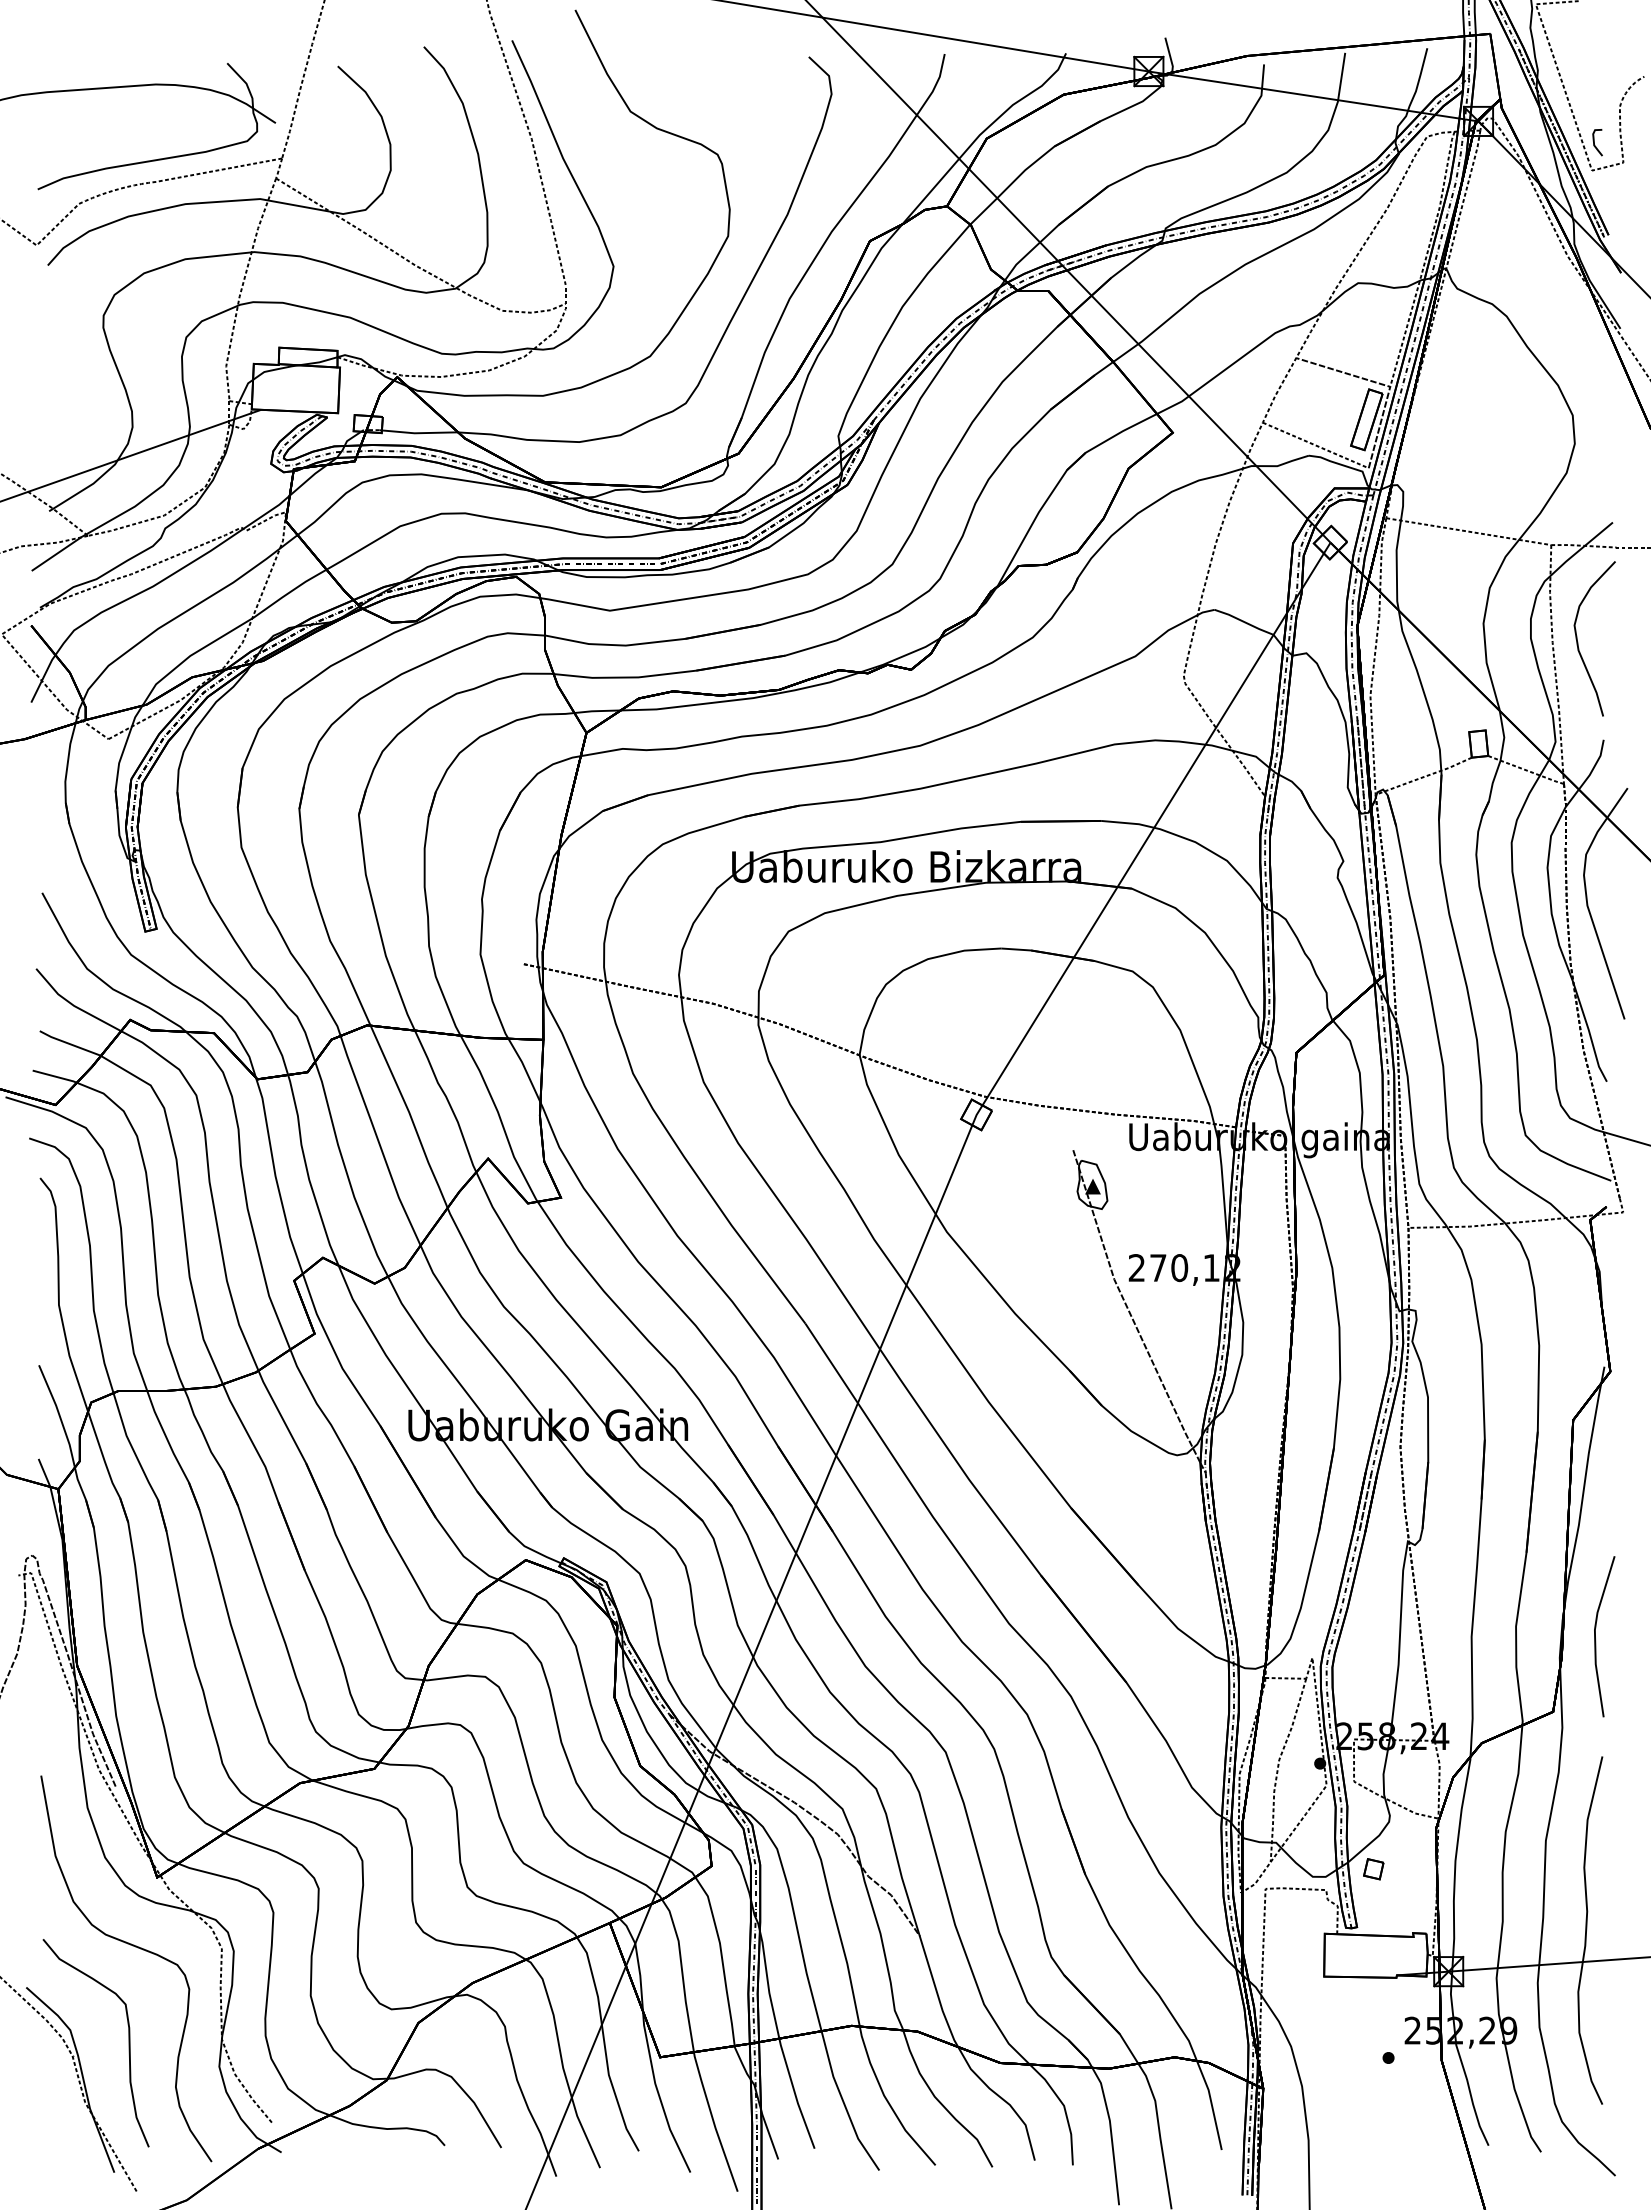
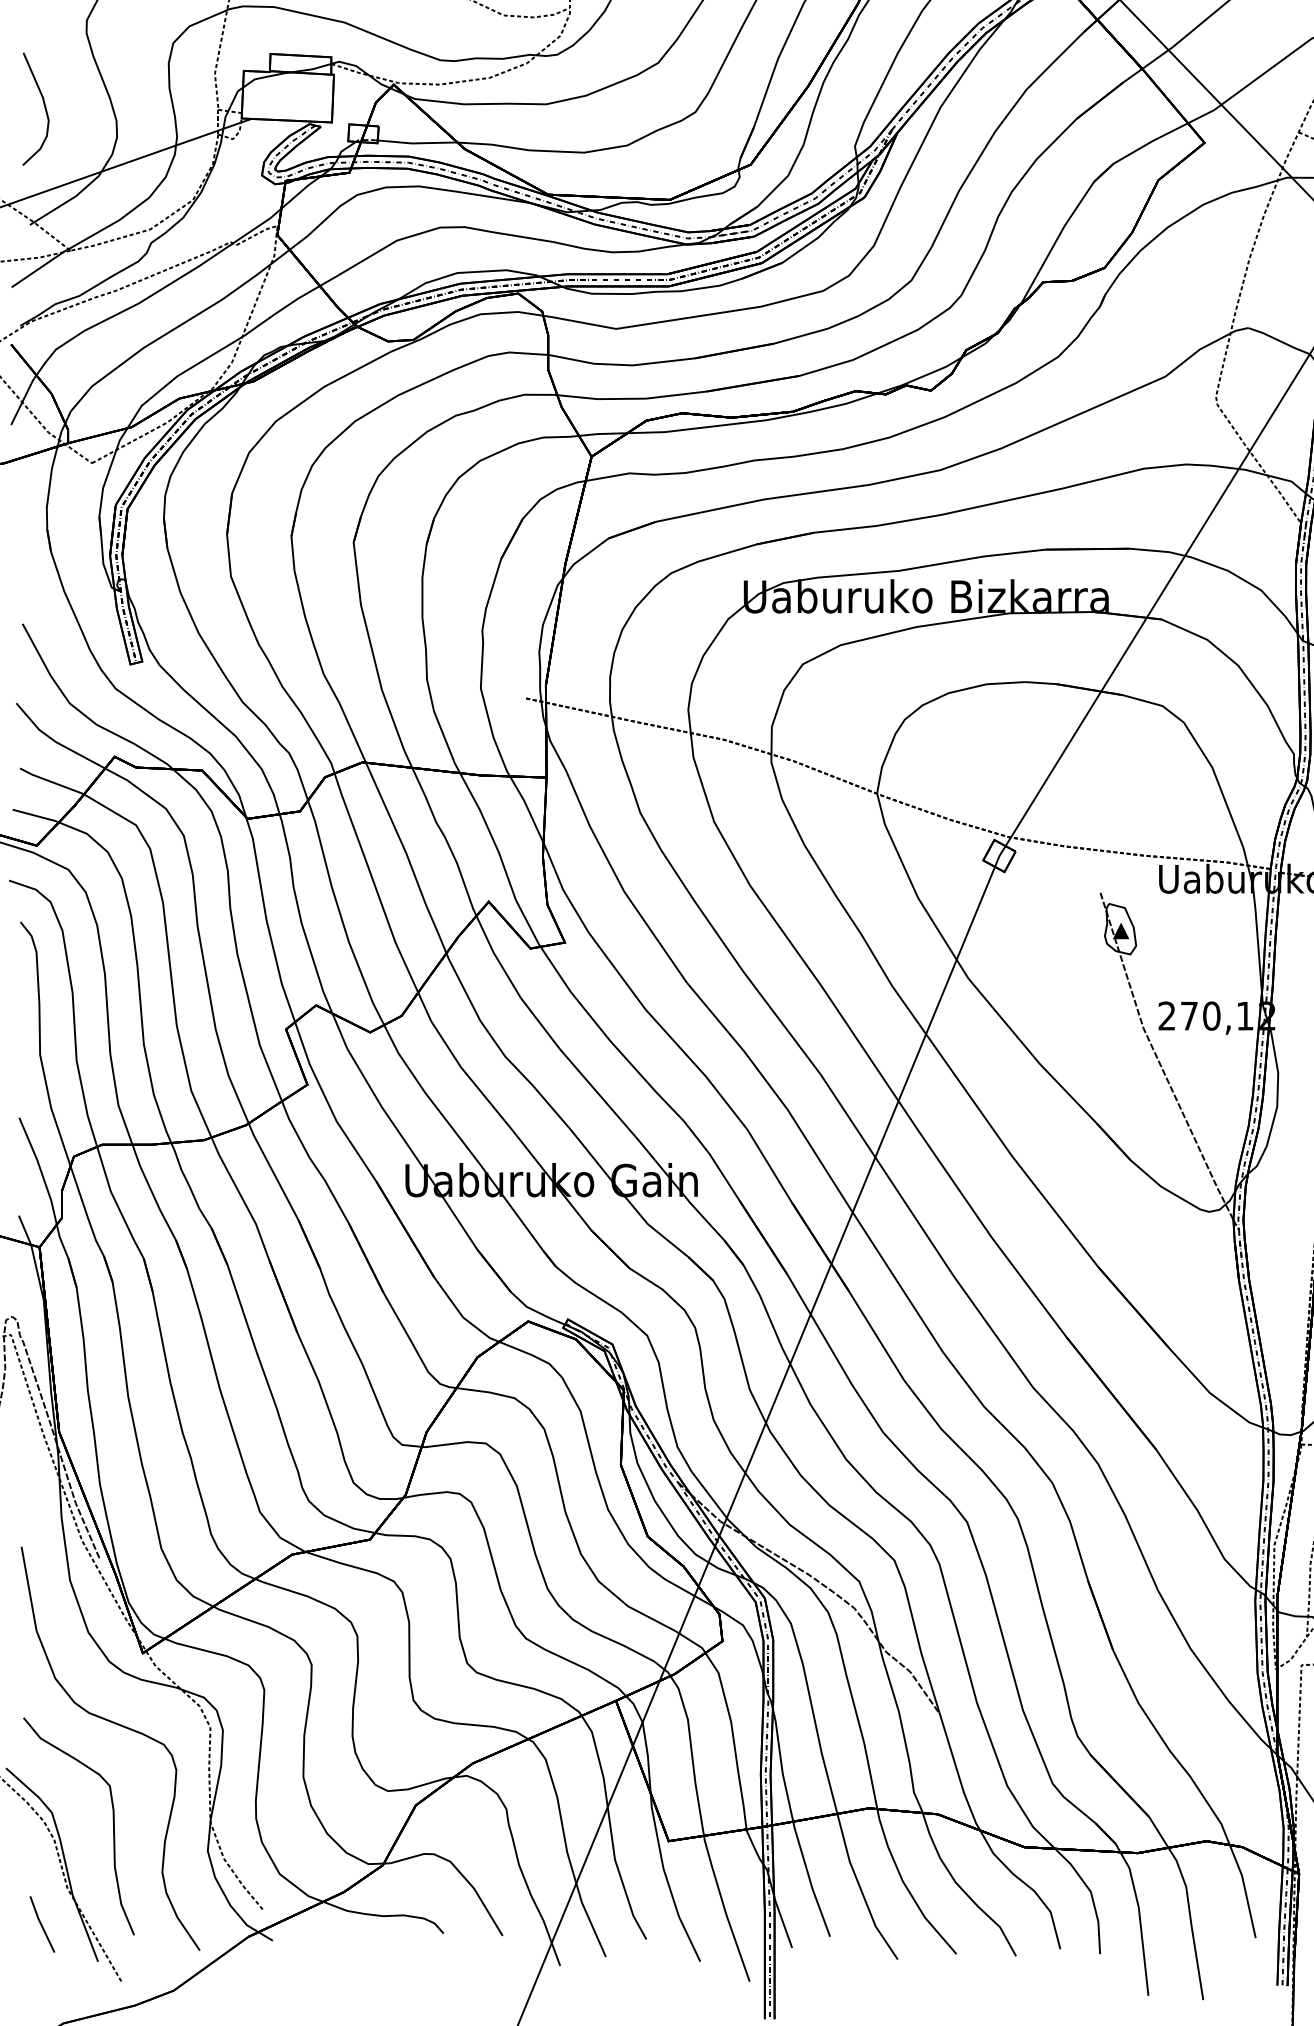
curve: (62, 397) -> (43, 106), added
line: (60, 2136) -> (41, 1923), added

